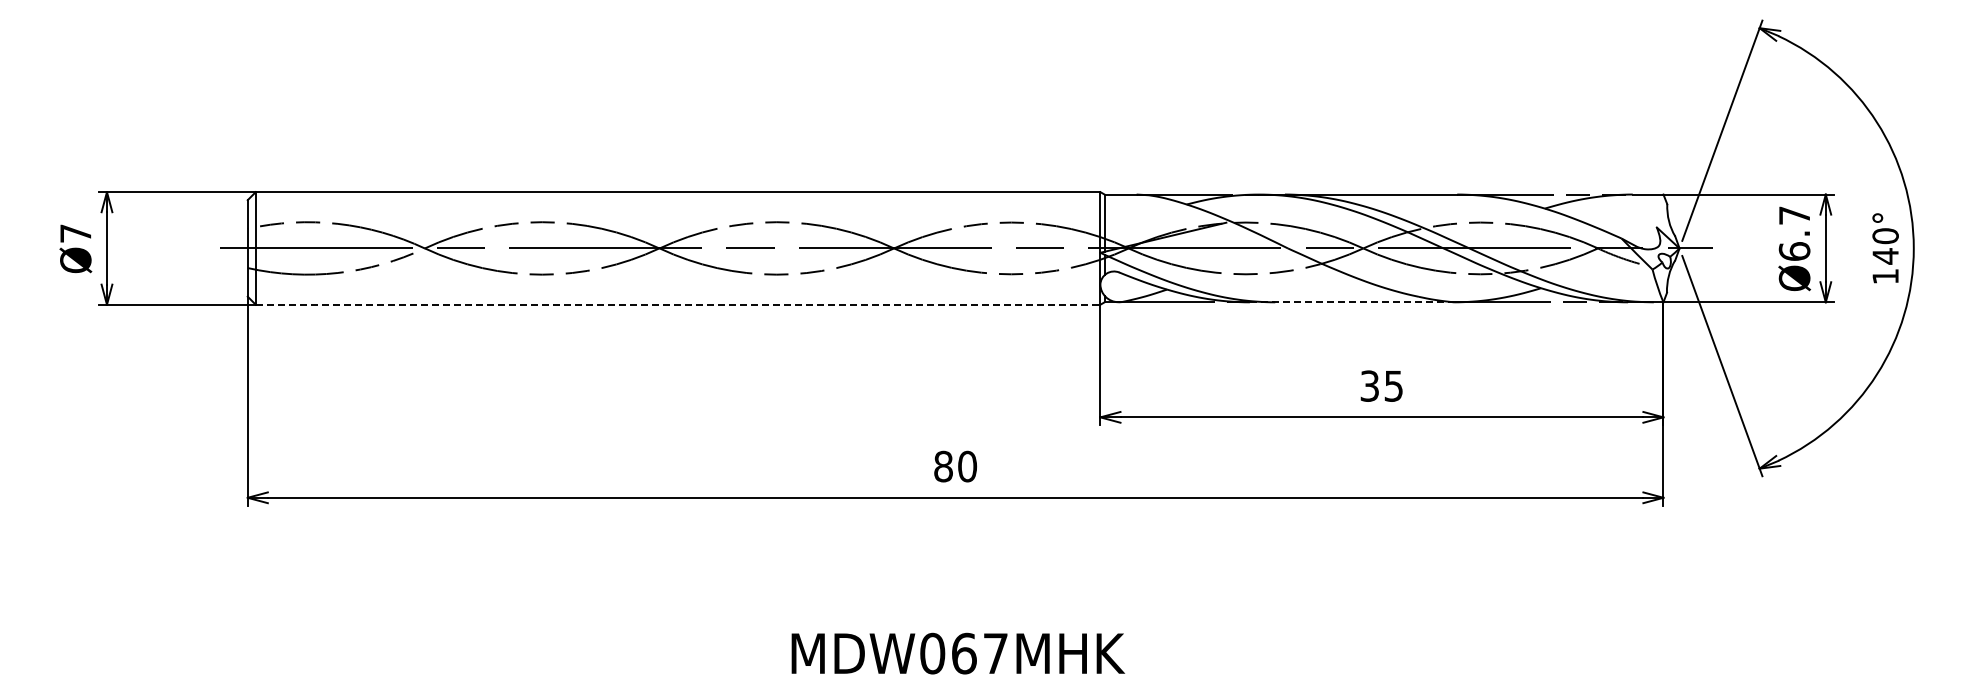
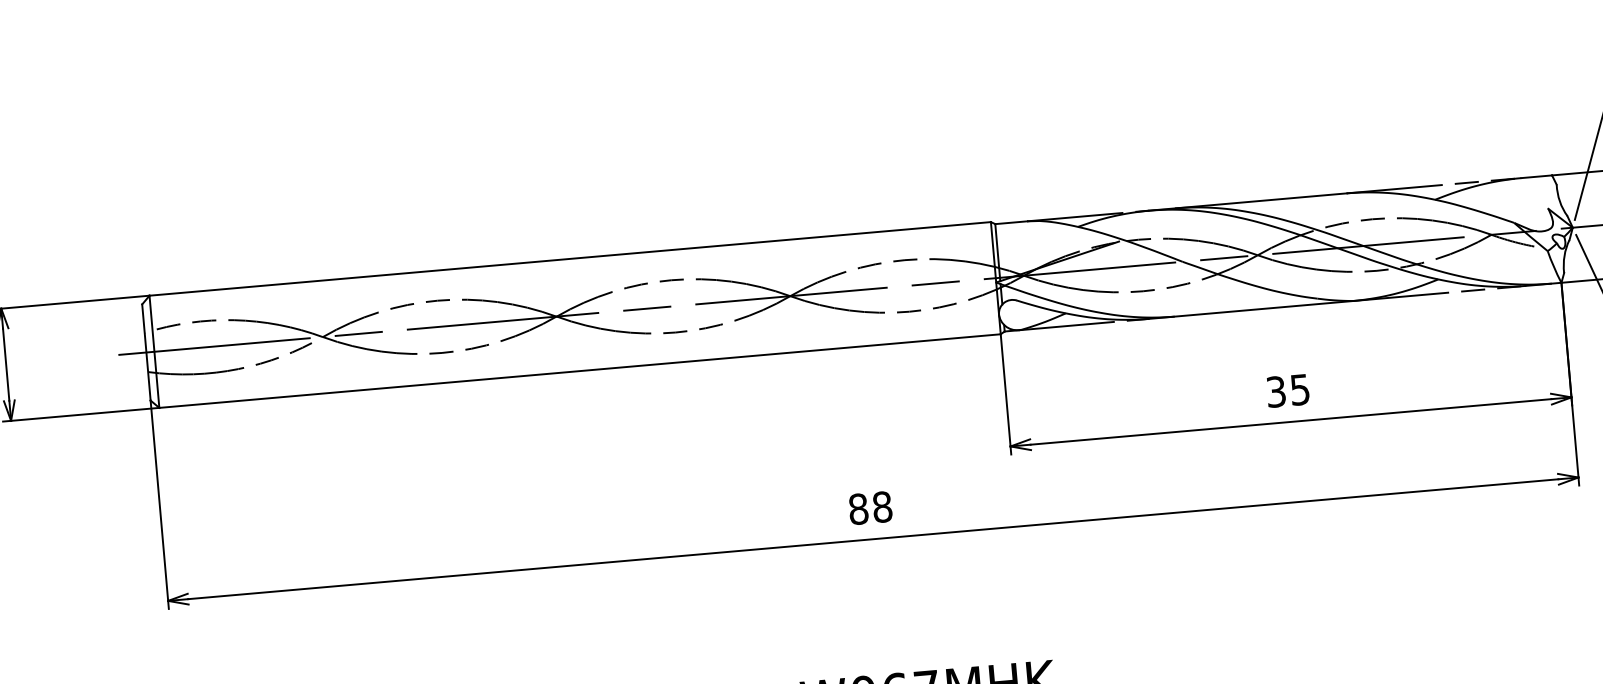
line: (1352, 302) -> (1251, 310), dashed -> solid
line: (678, 304) -> (580, 370), dashed -> solid
text: (967, 466) -> (882, 507), 80 -> 88

